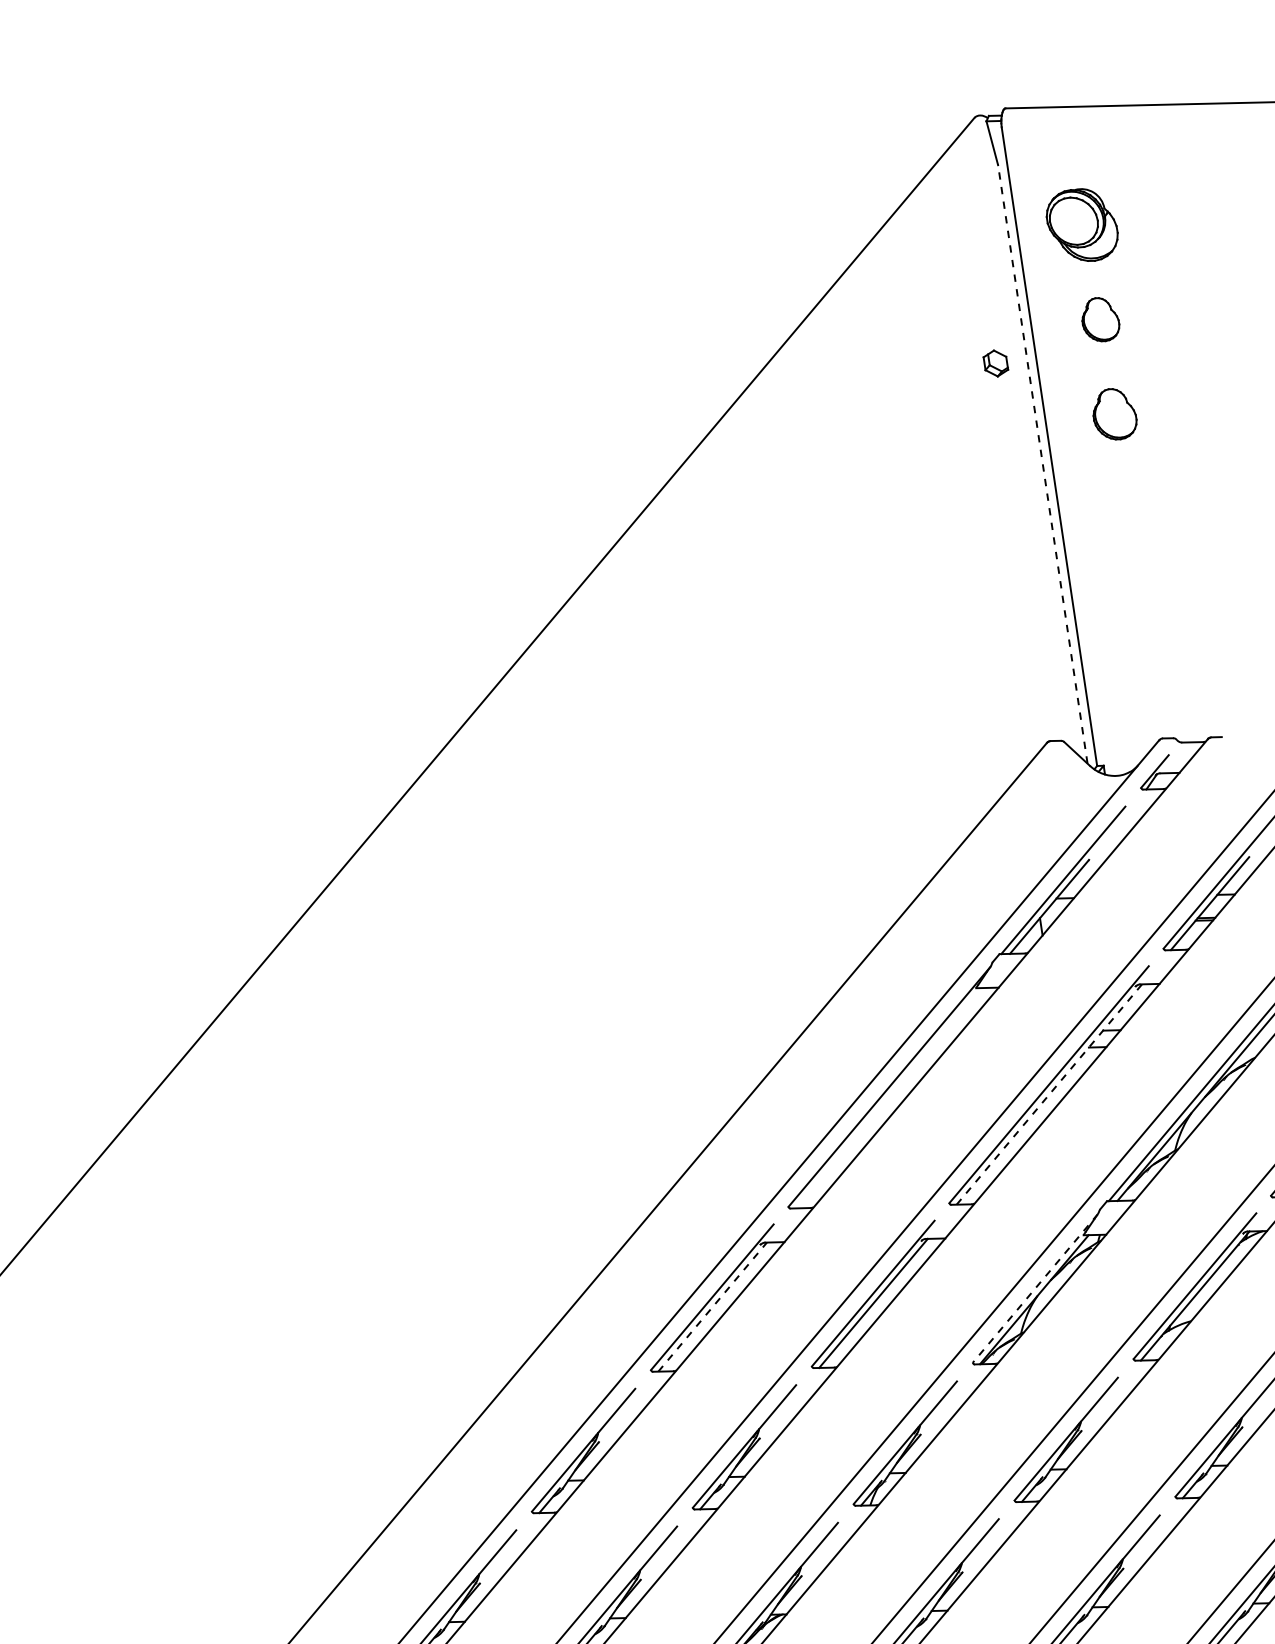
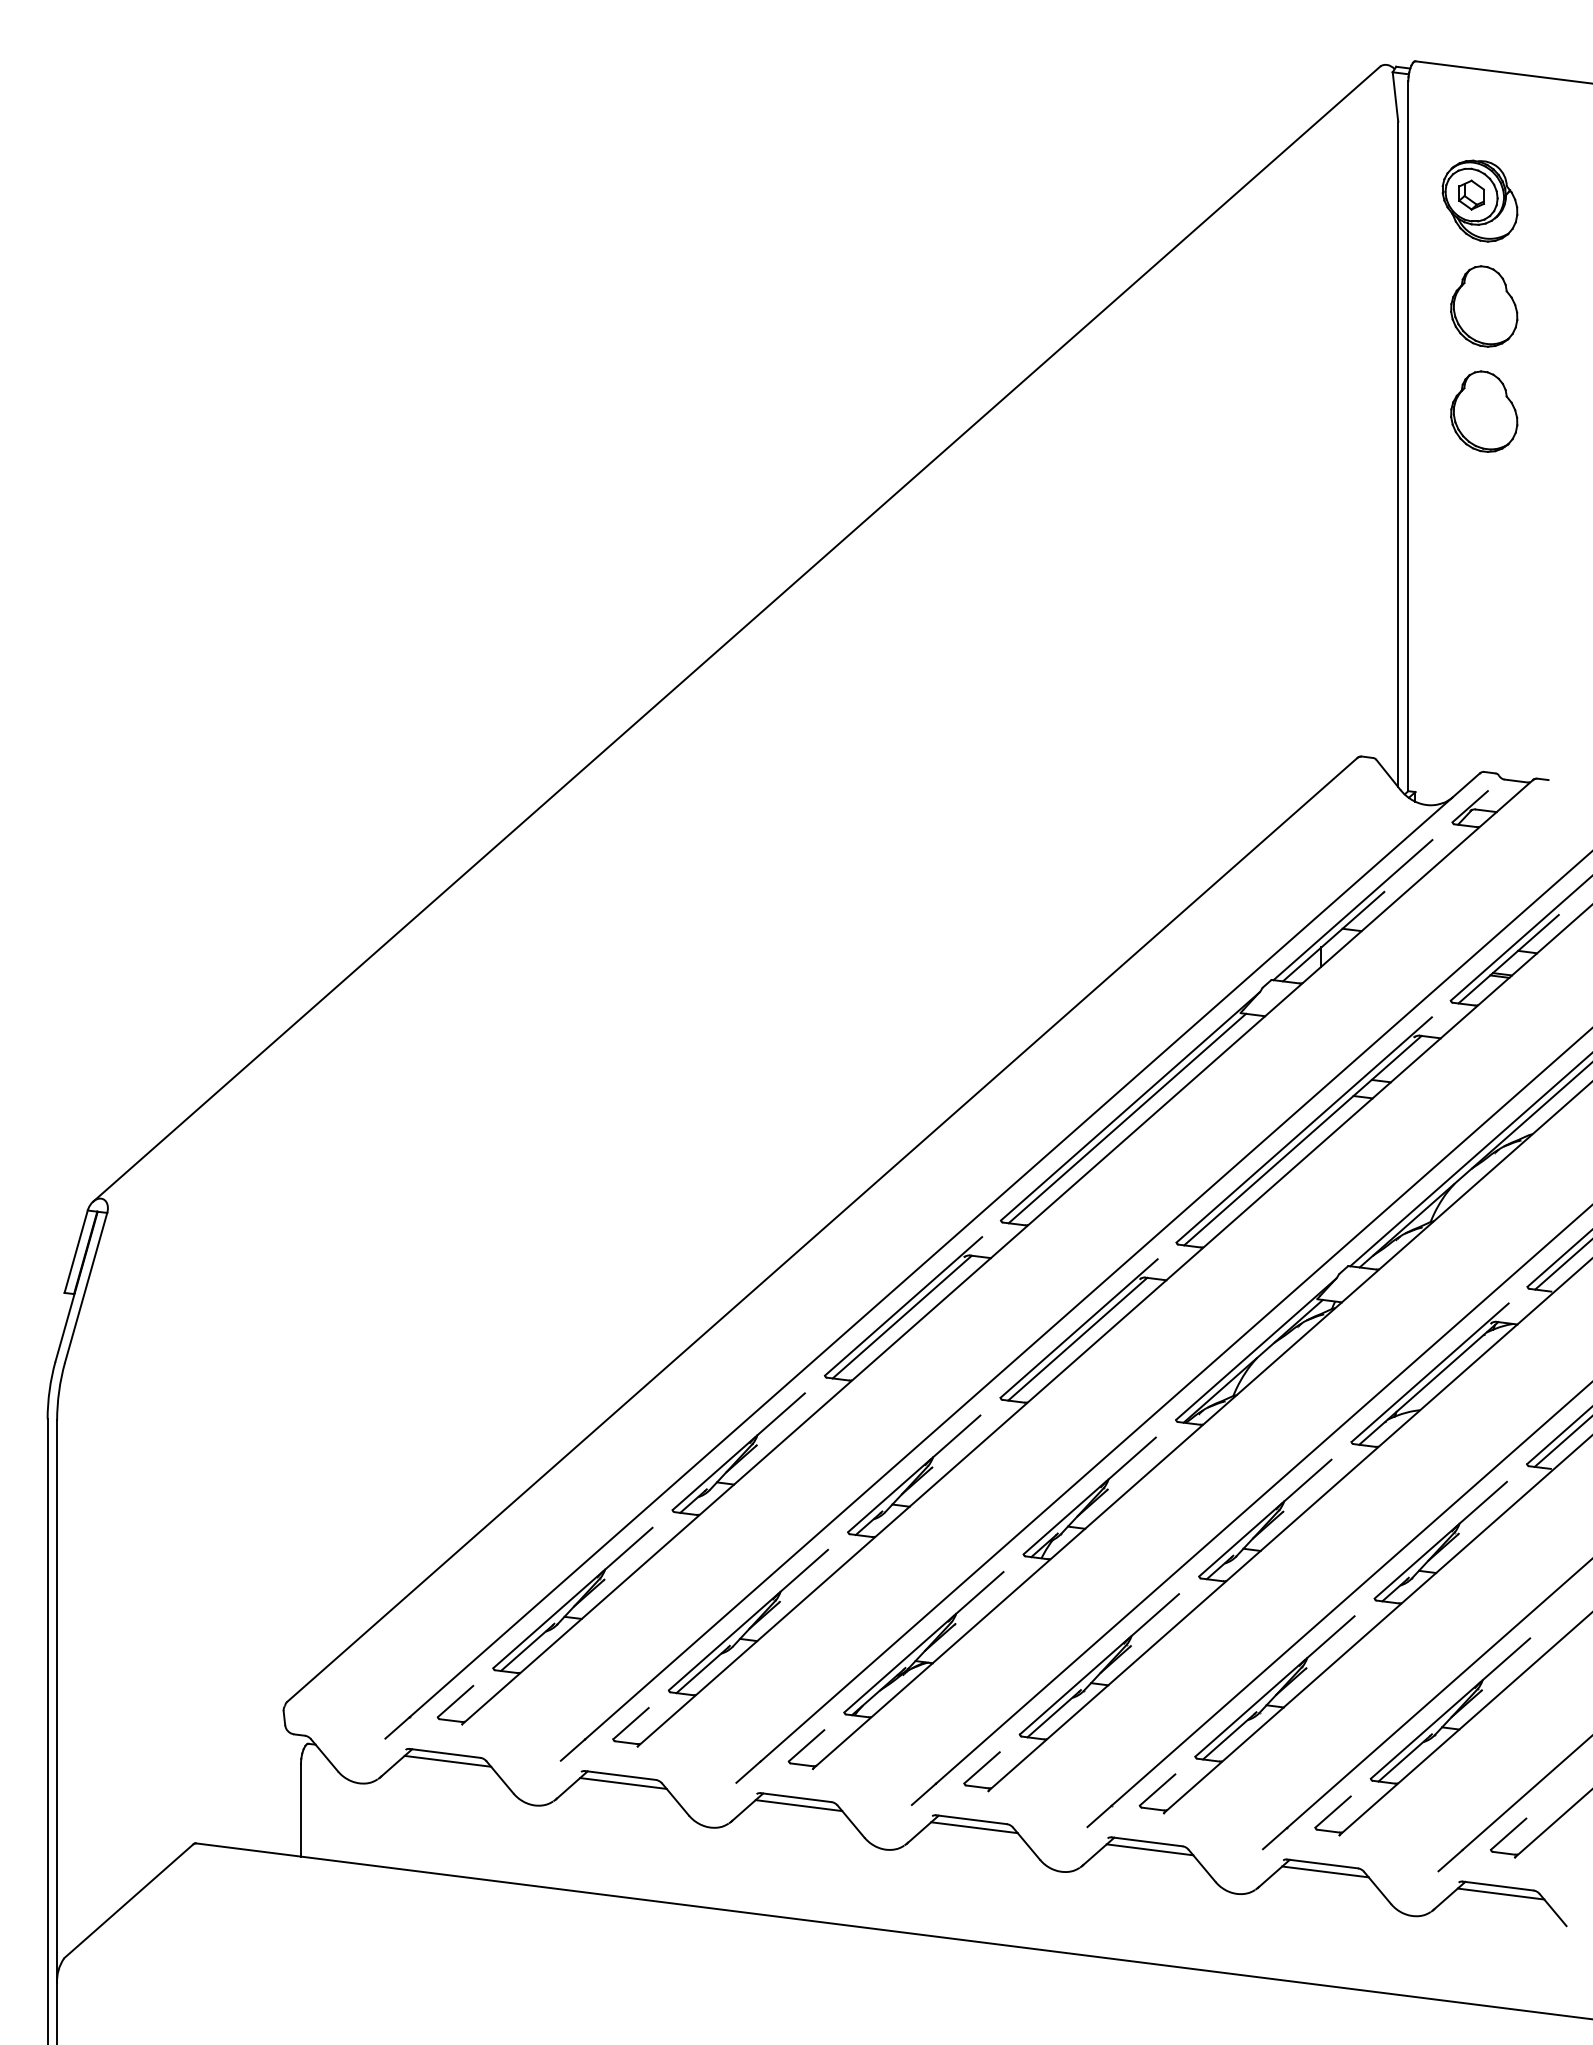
part: (1100, 319) -> (1484, 306), size x1.67
part: (995, 362) -> (1471, 194), moved
part: (1114, 414) -> (1484, 411), size x1.43
line: (1043, 464) -> (1398, 454), dashed -> solid
line: (1049, 1094) -> (1303, 1140), dashed -> solid
line: (888, 1098) -> (1127, 1118), added
line: (1035, 1288) -> (1256, 1349), dashed -> solid
line: (712, 1307) -> (902, 1317), dashed -> solid

